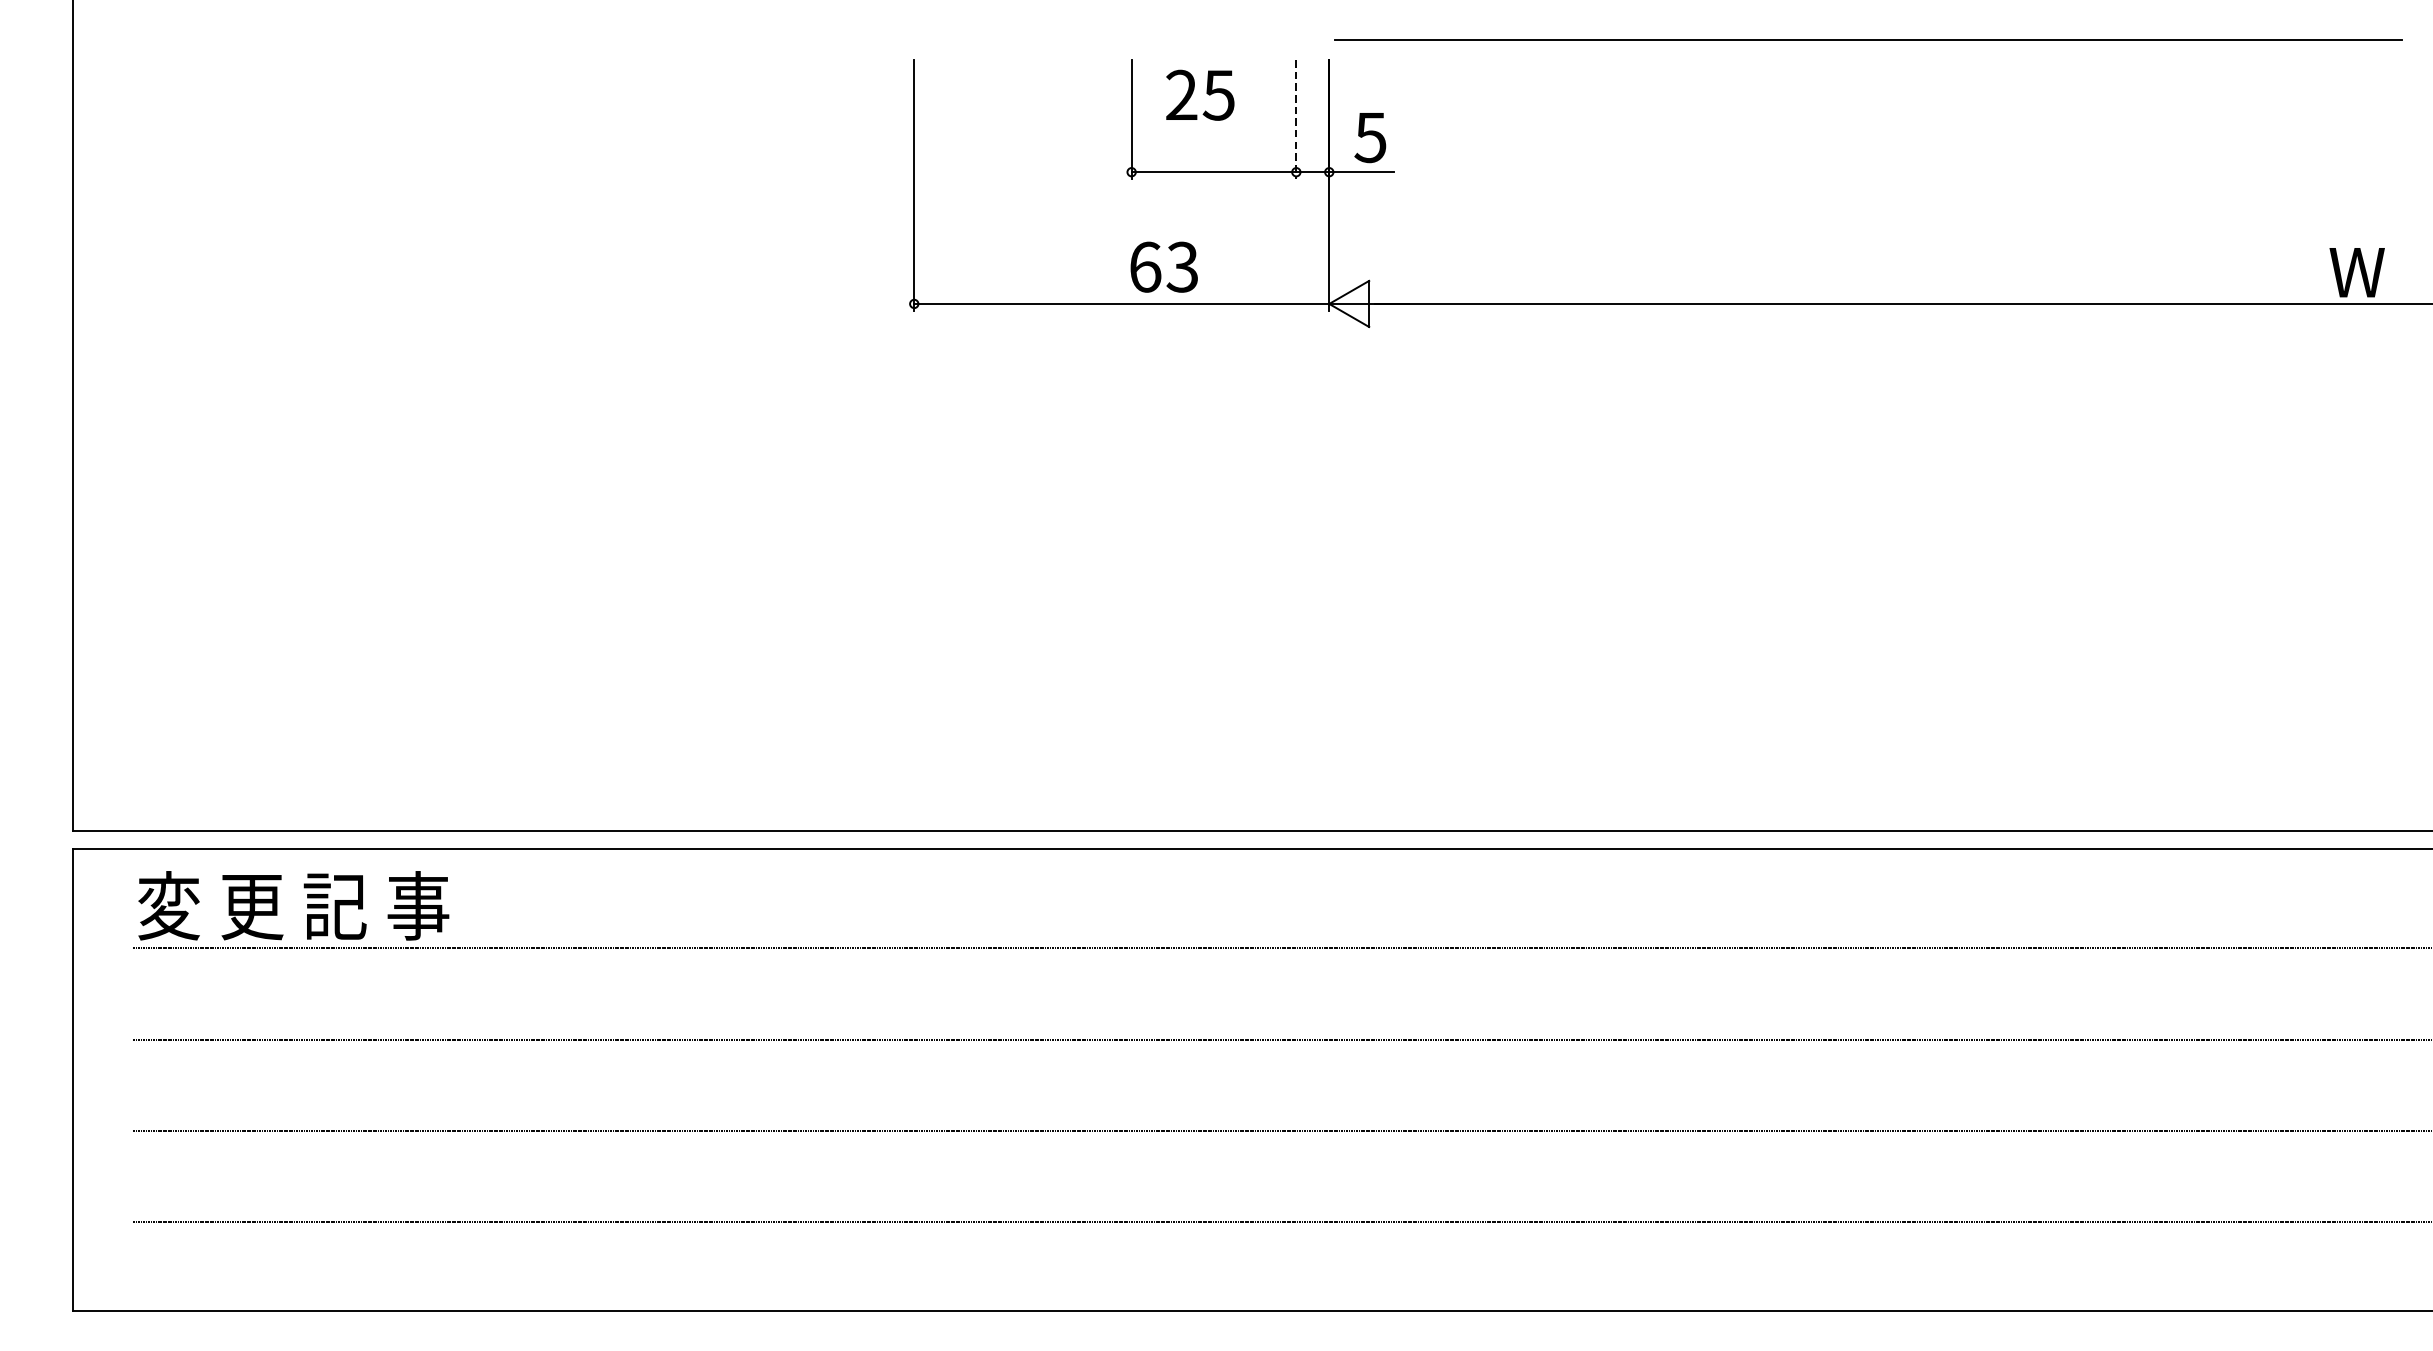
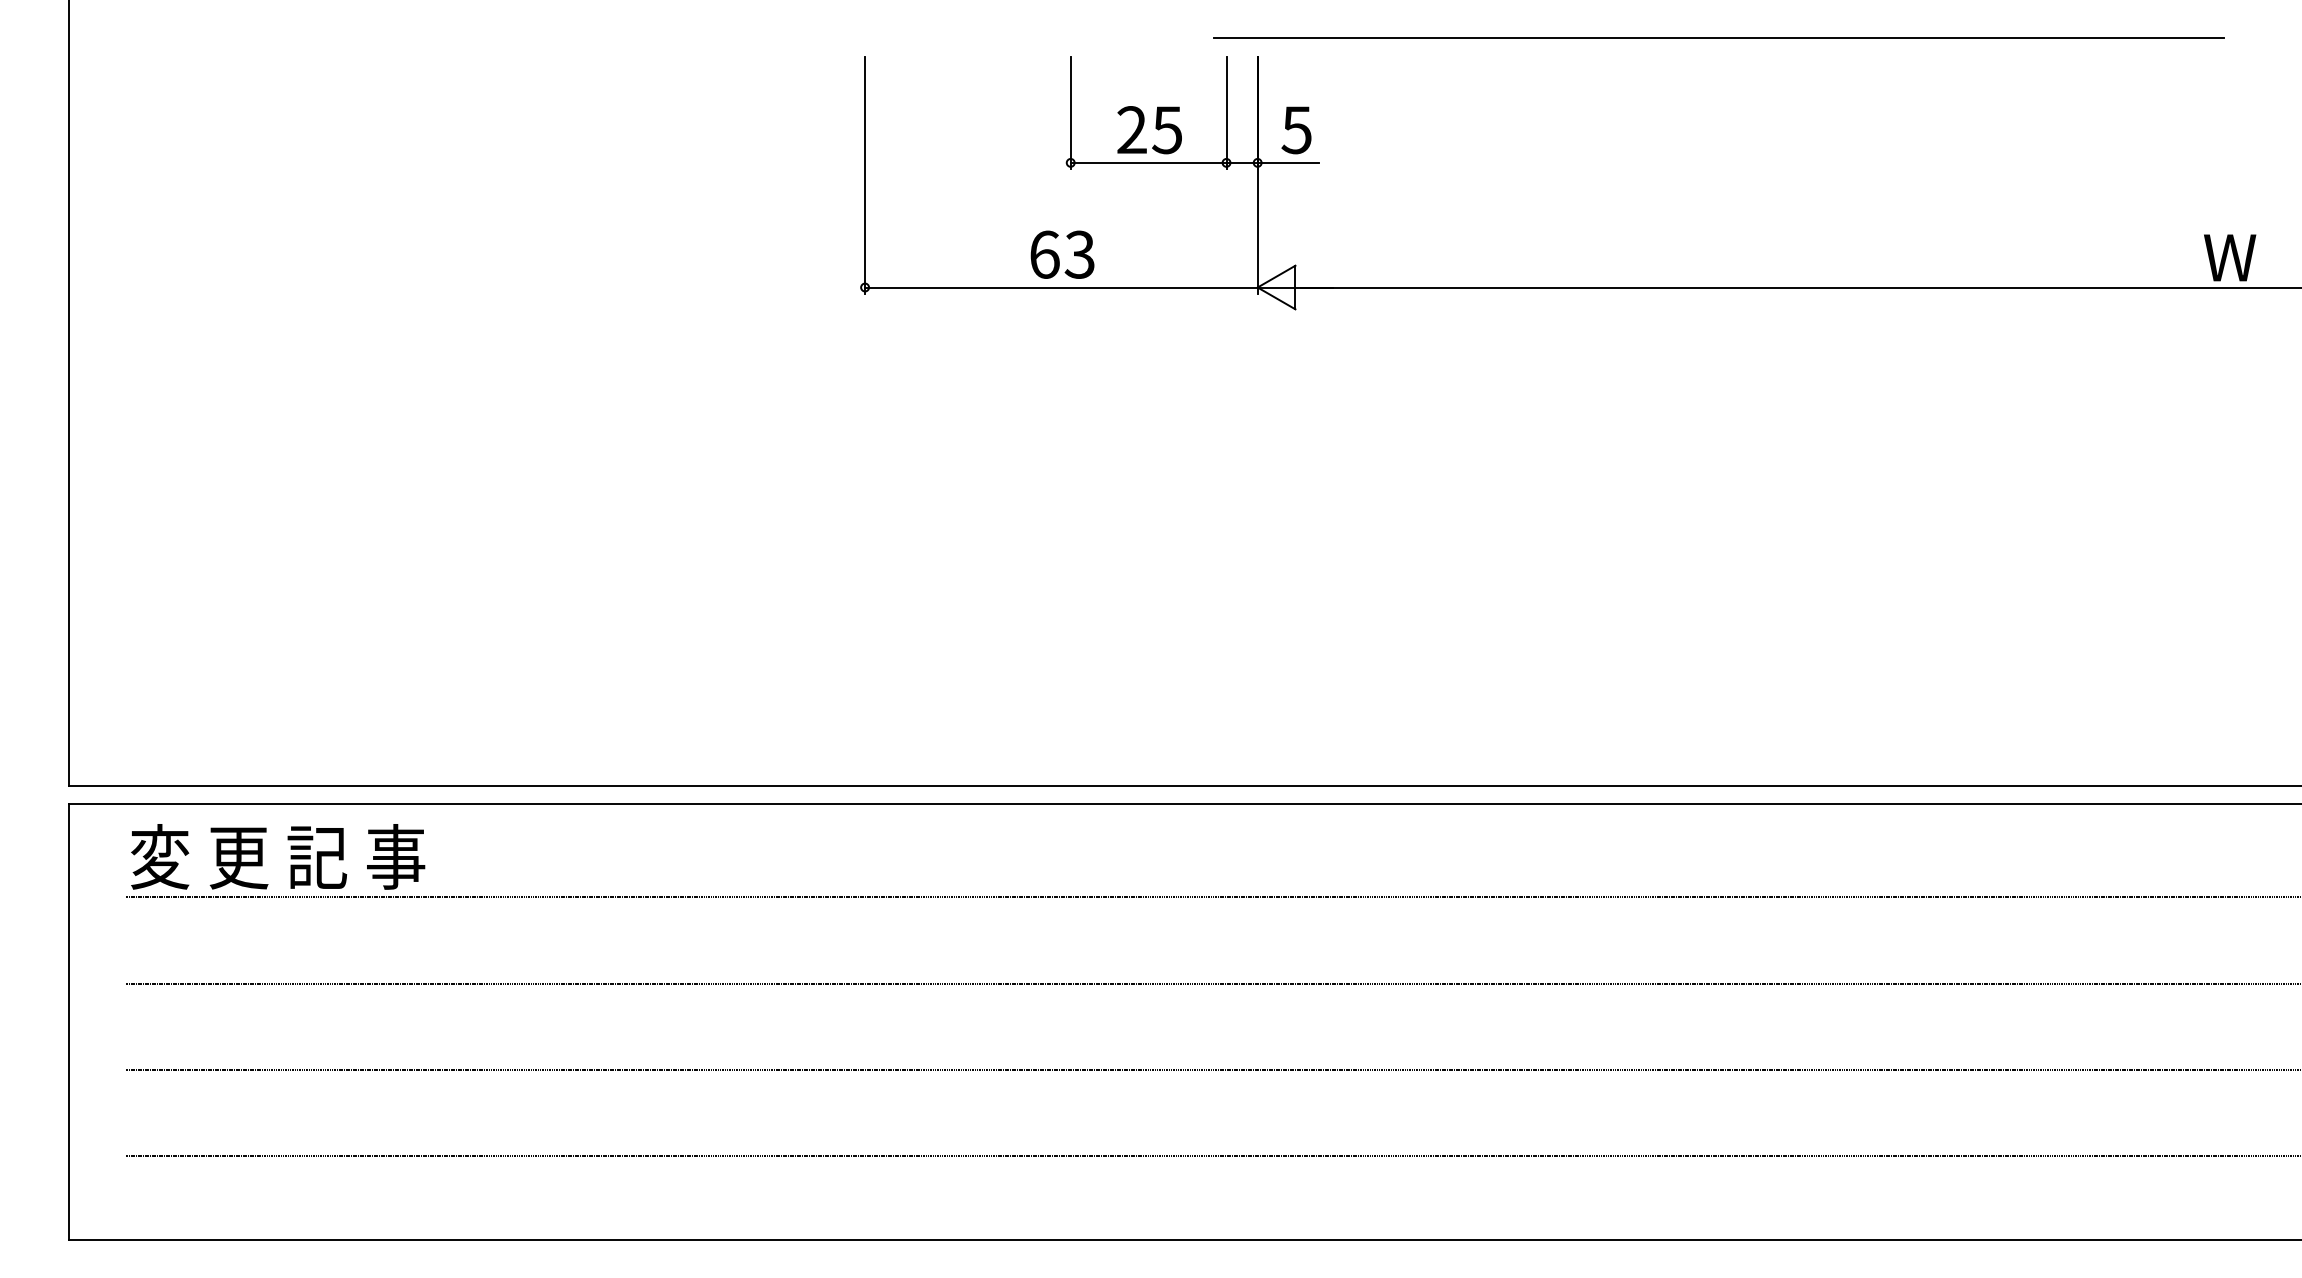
line: (1868, 39) -> (1718, 37), moved
text: (1200, 95) -> (1149, 130), moved
line: (1296, 119) -> (1226, 113), dashed -> solid
text: (1164, 266) -> (1062, 254), moved

